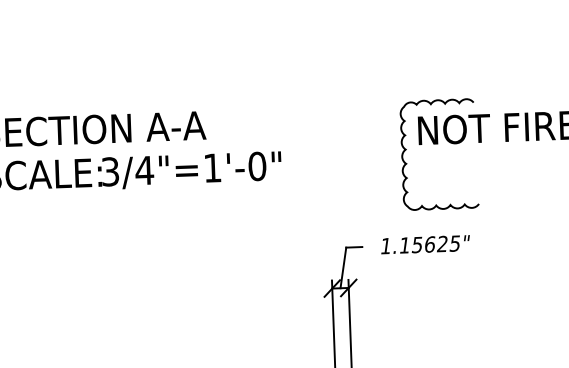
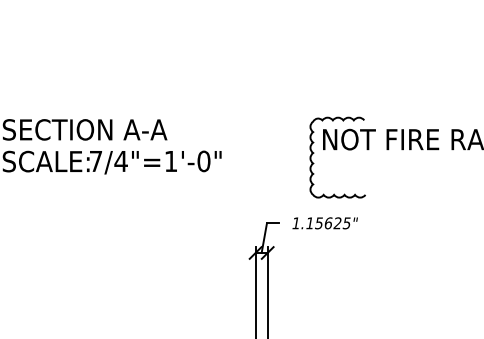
text: (111, 171) -> (96, 161), 3/4"=1'-0" -> 7/4"=1'-0"

